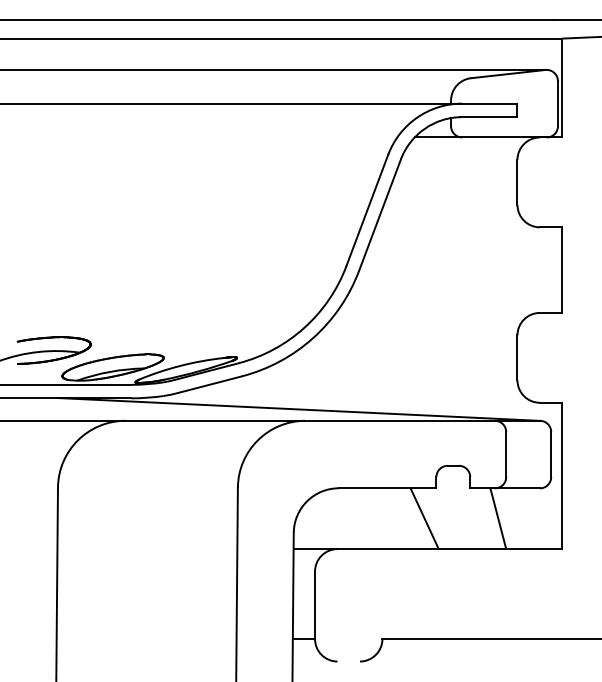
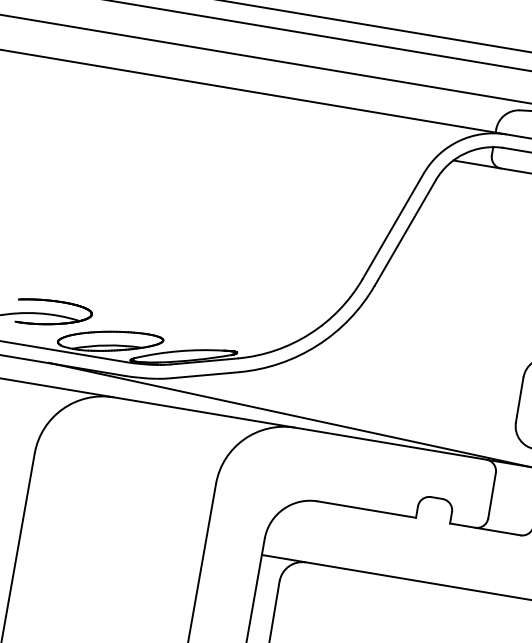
line: (424, 518) -> (398, 546), removed
line: (498, 518) -> (473, 558), removed

